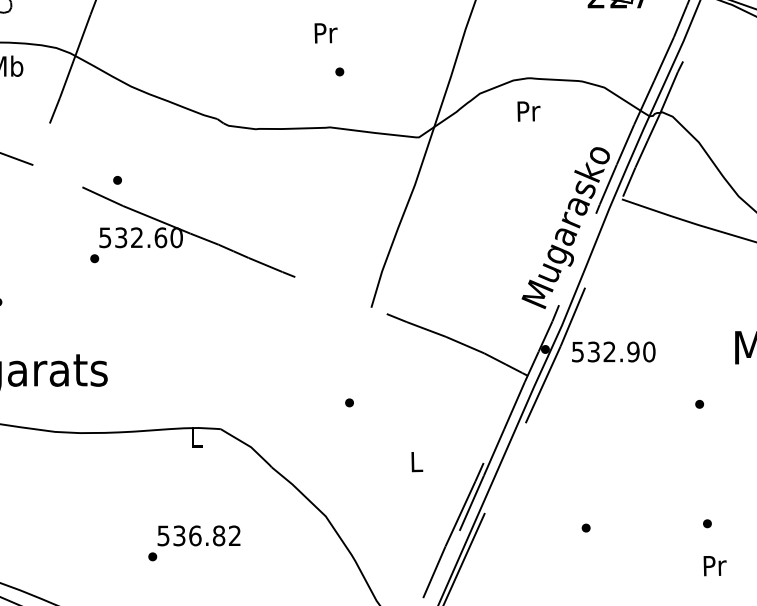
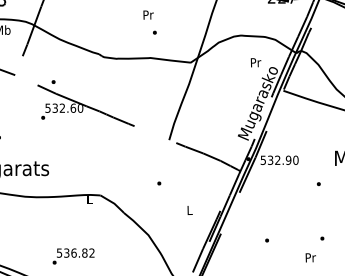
text: (527, 110) -> (255, 62), moved
text: (194, 543) -> (73, 256), moved
text: (714, 565) -> (310, 257), moved

